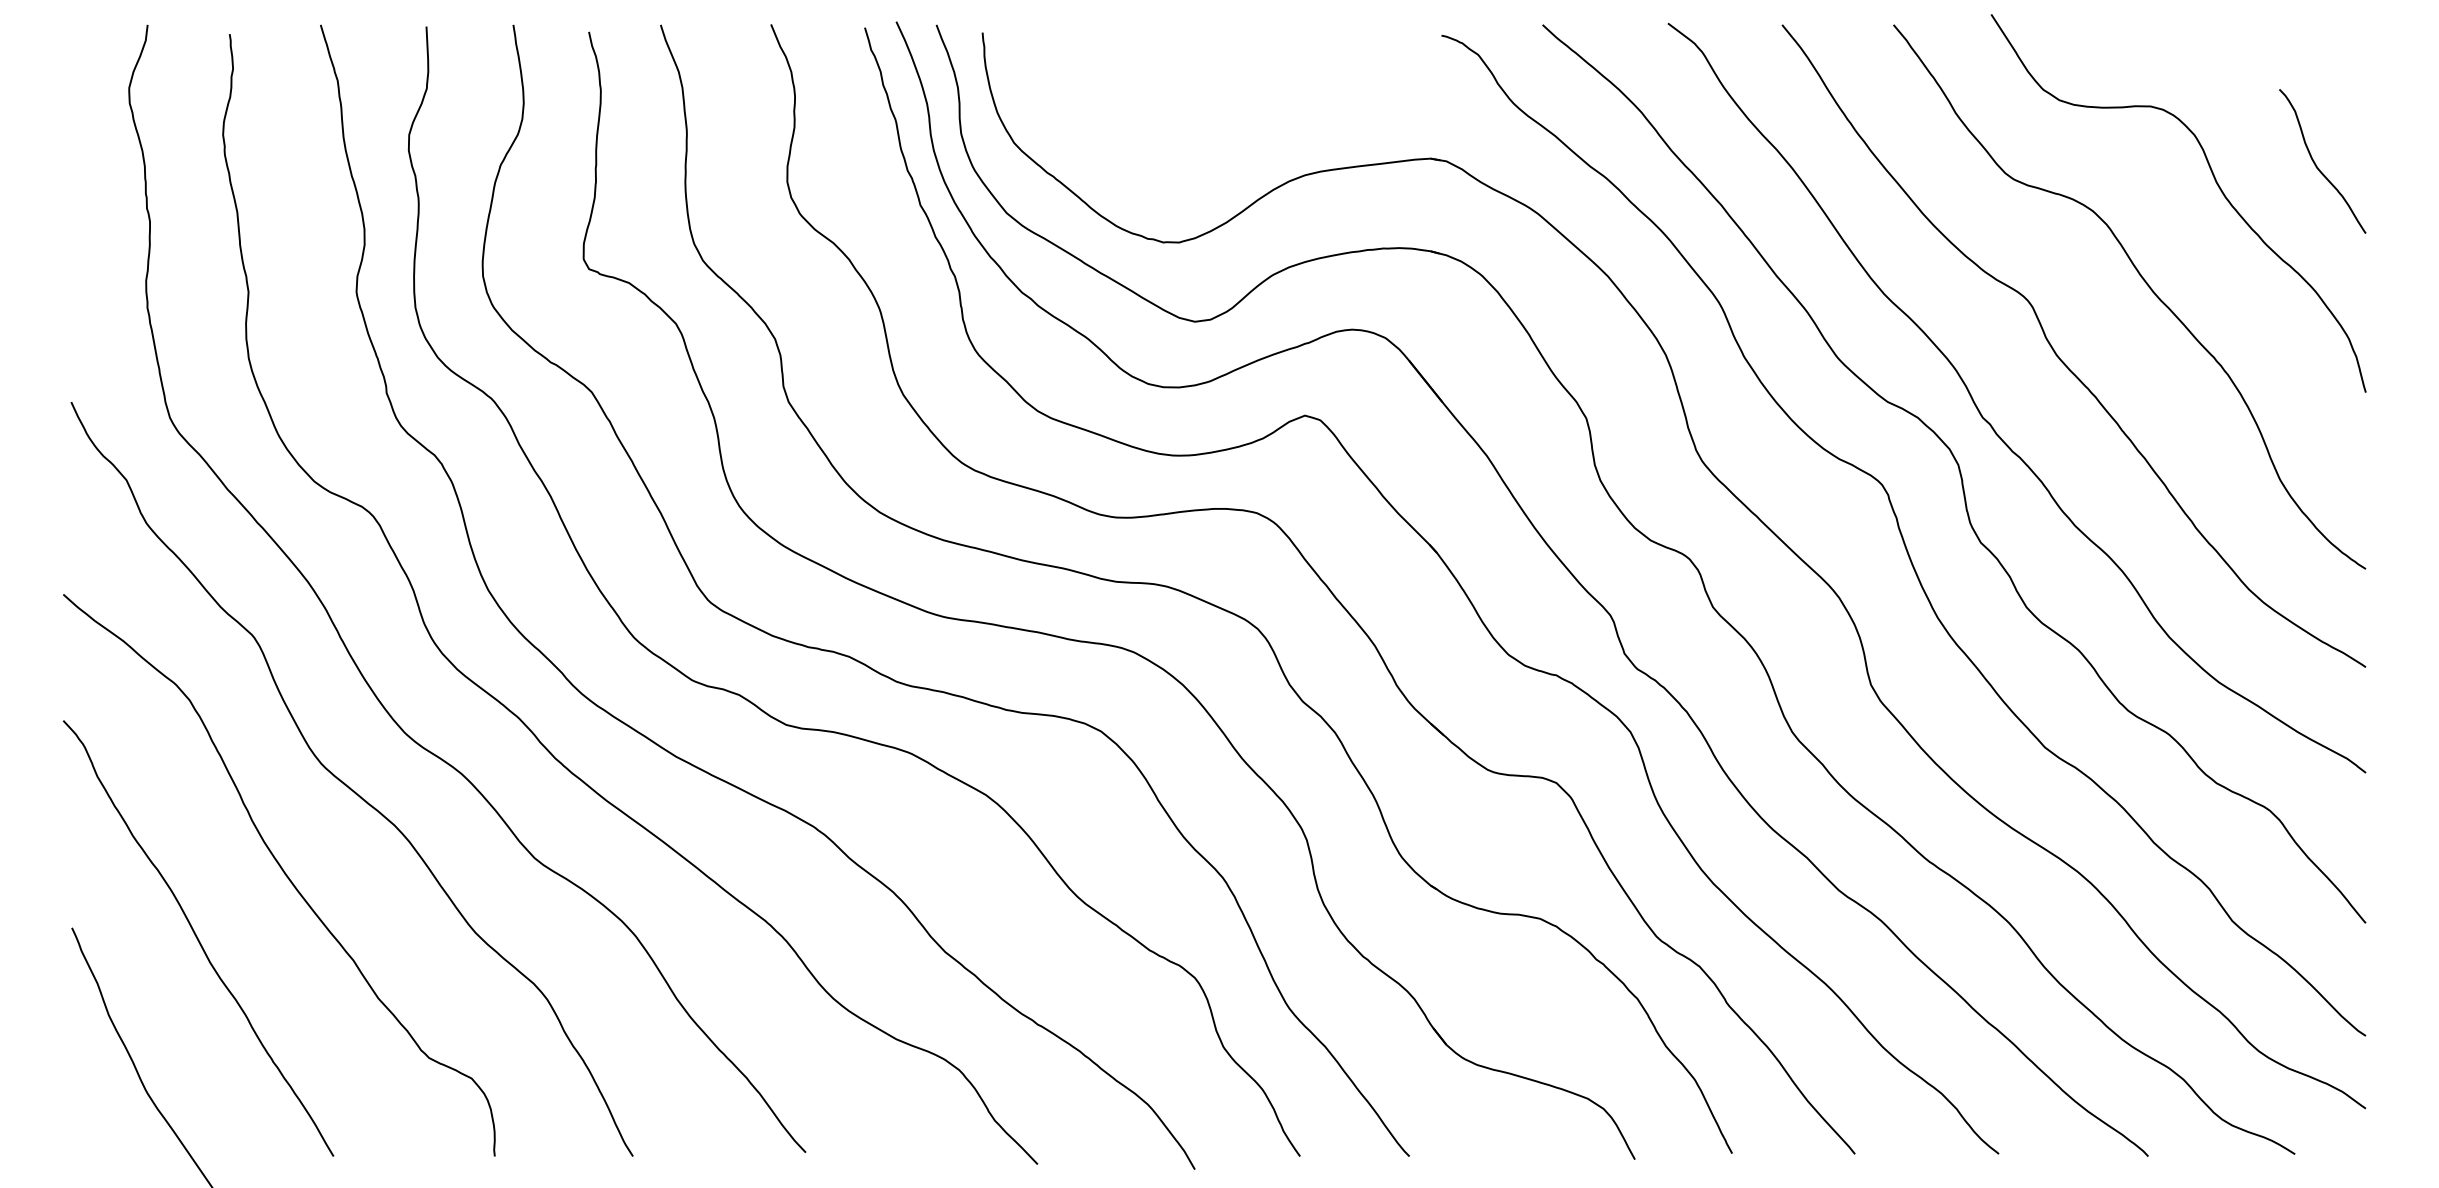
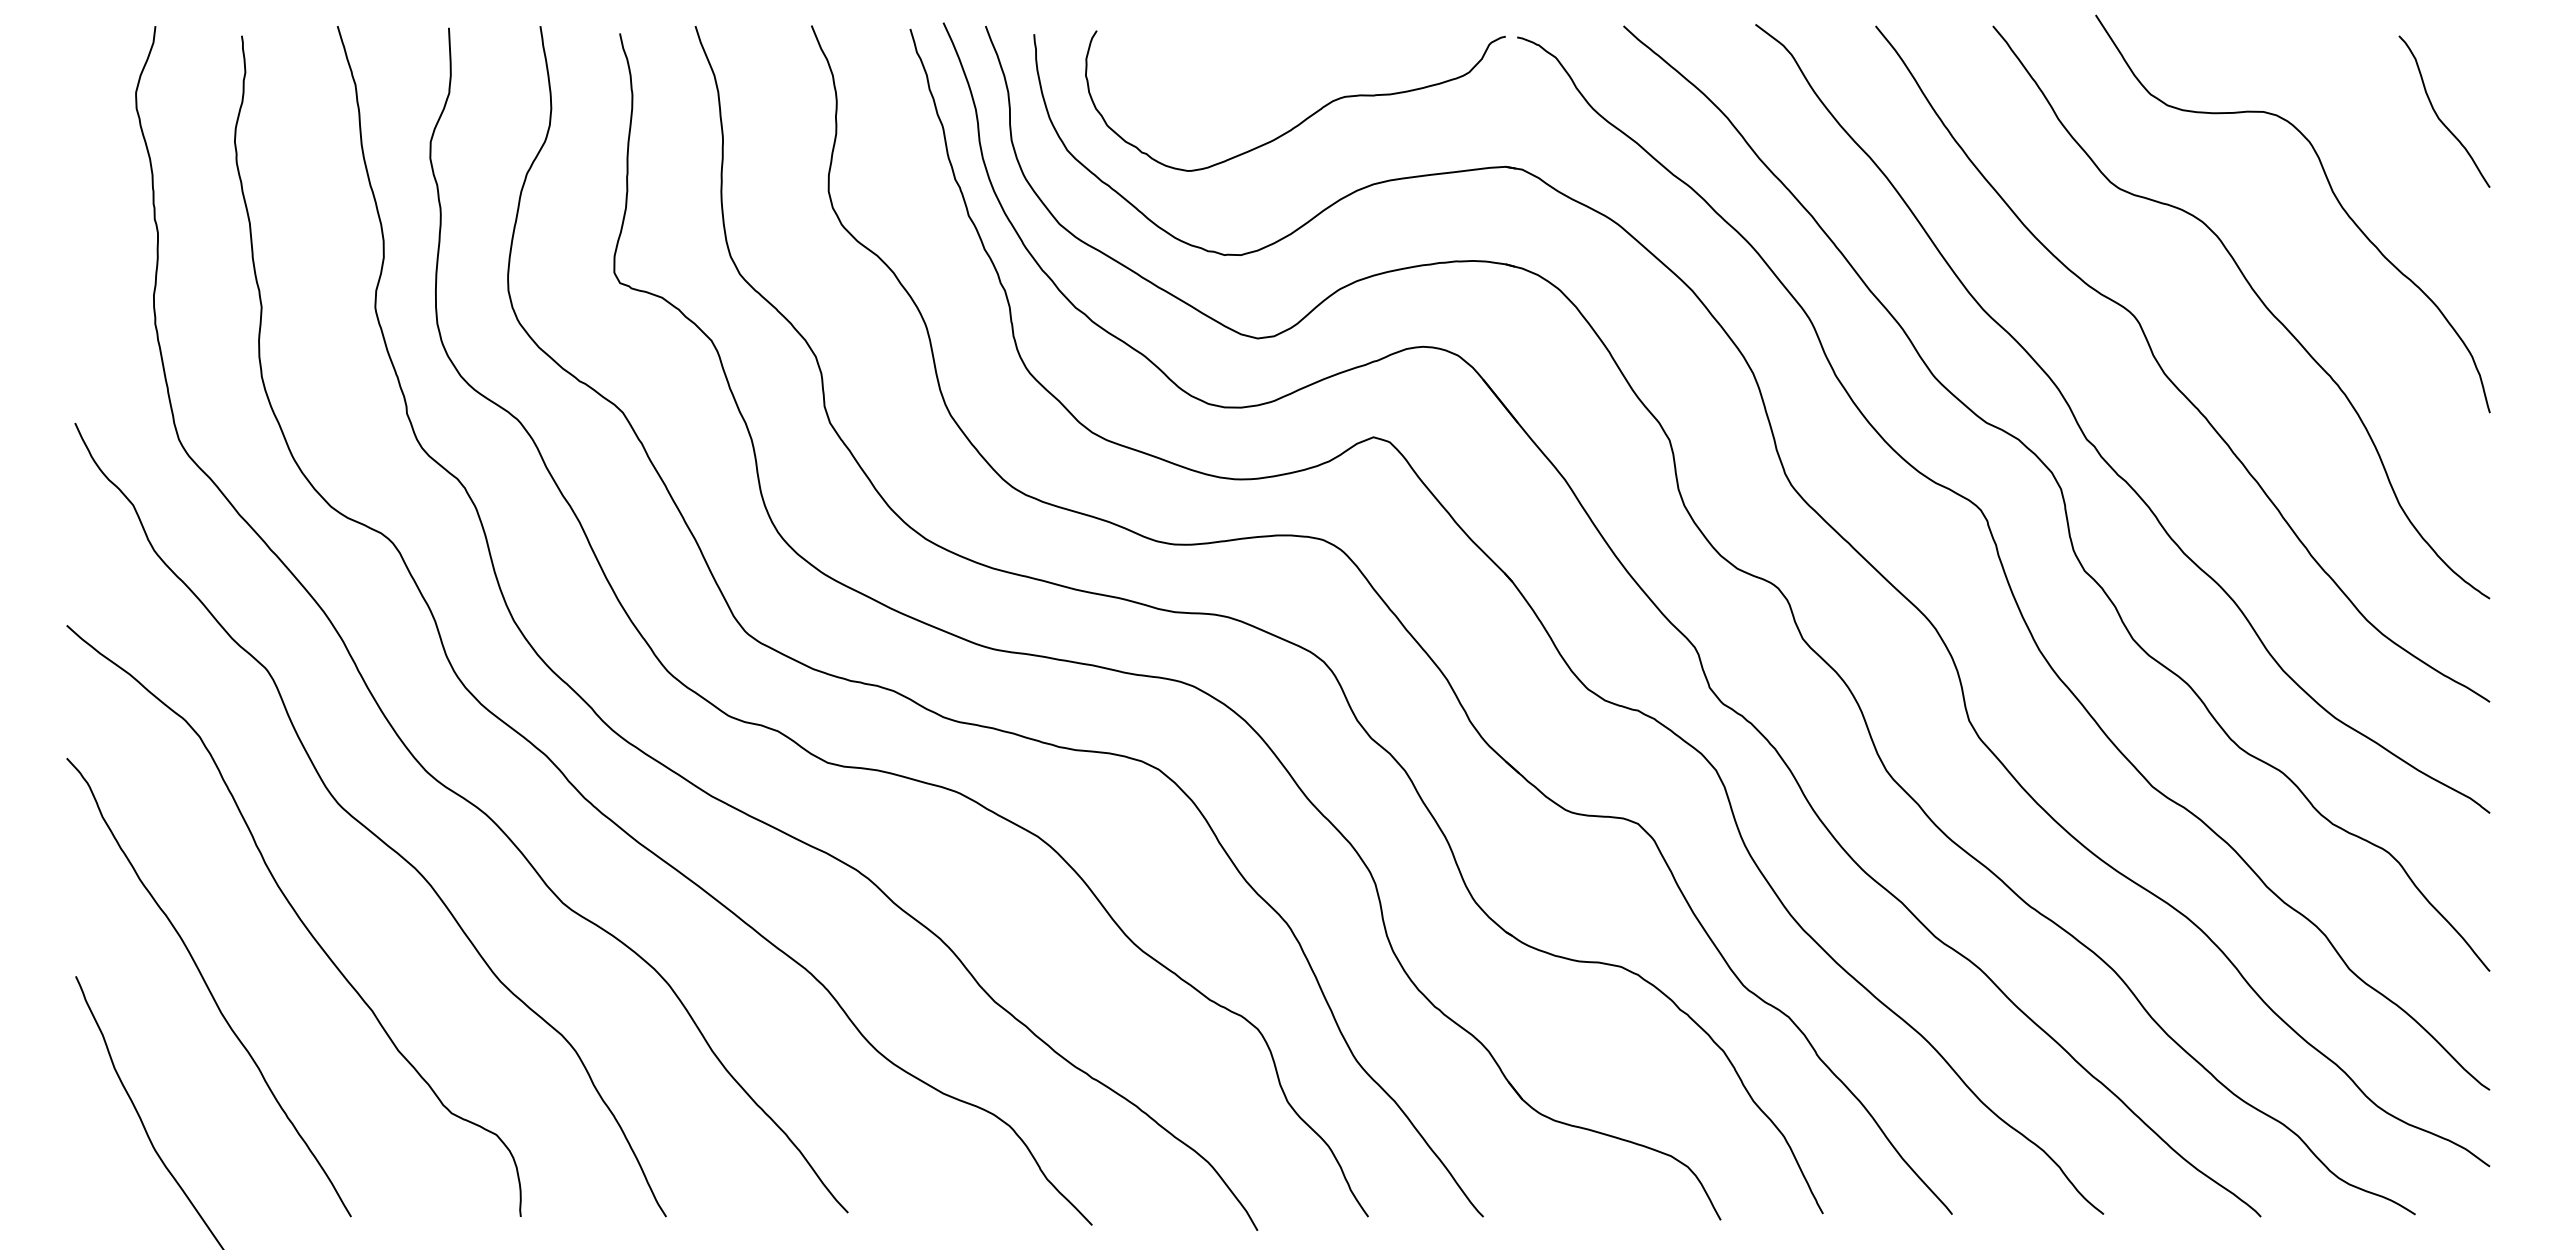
curve: (1241, 111) -> (1306, 117), added
curve: (2316, 164) -> (2438, 115), moved

